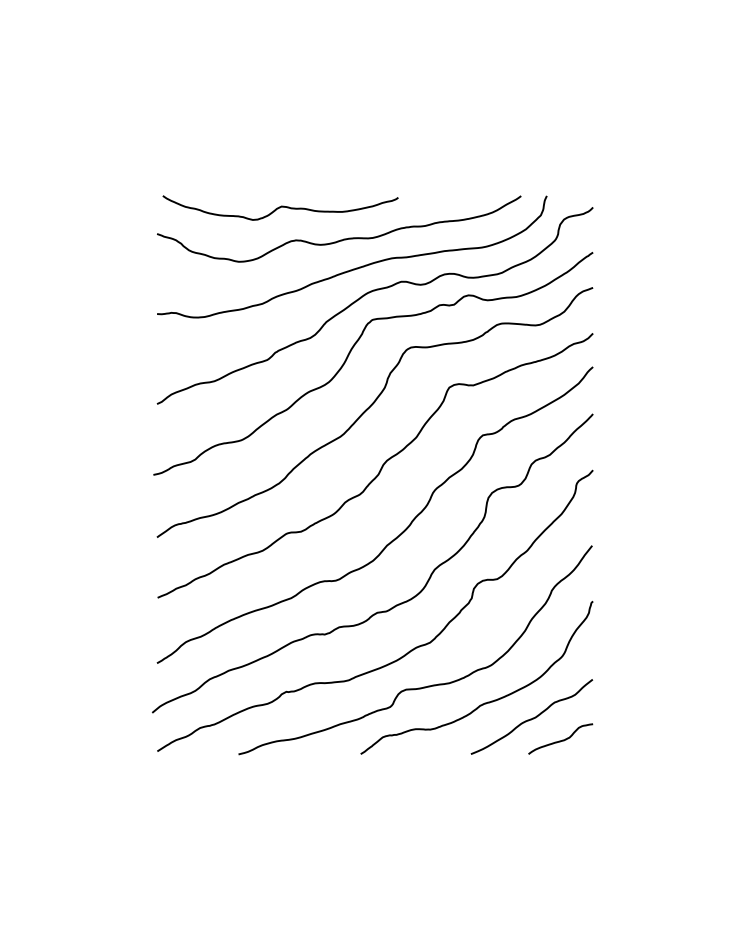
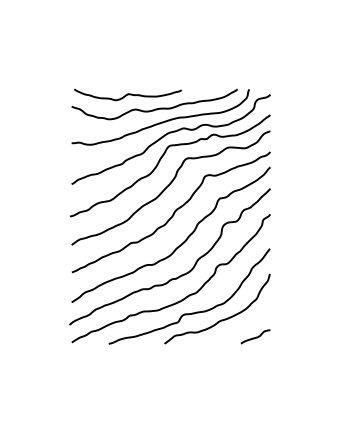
curve: (531, 716) -> (242, 326), removed

